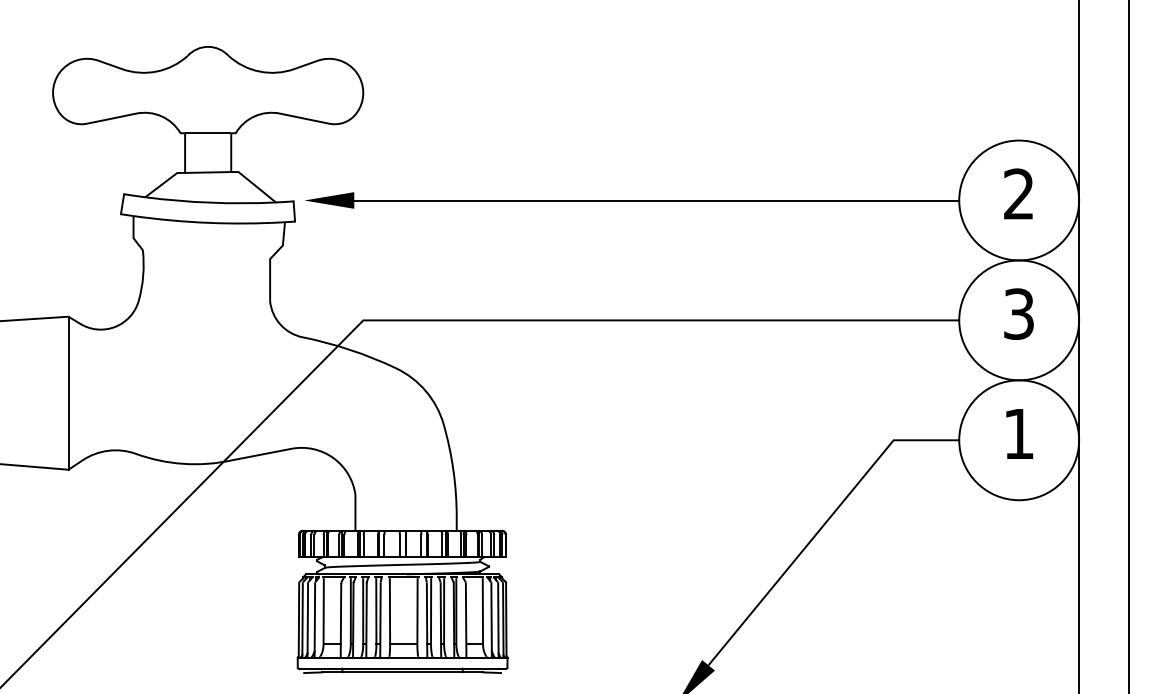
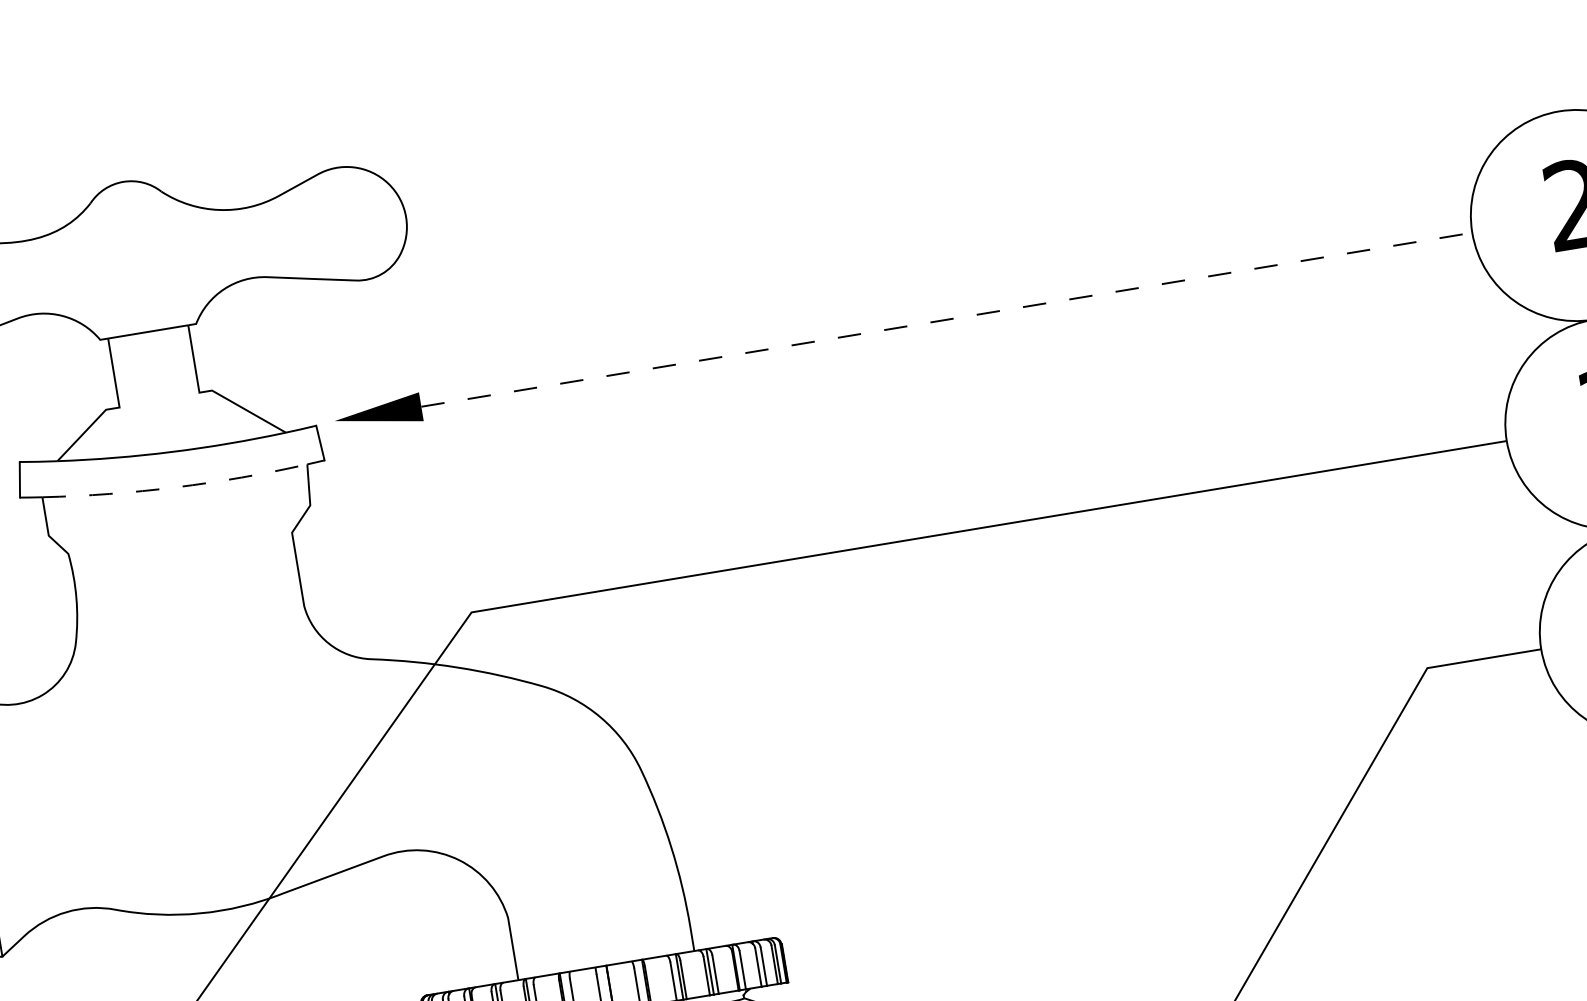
line: (208, 172) -> (160, 400), removed
line: (657, 200) -> (948, 319), solid -> dashed
line: (209, 222) -> (176, 486), solid -> dashed

